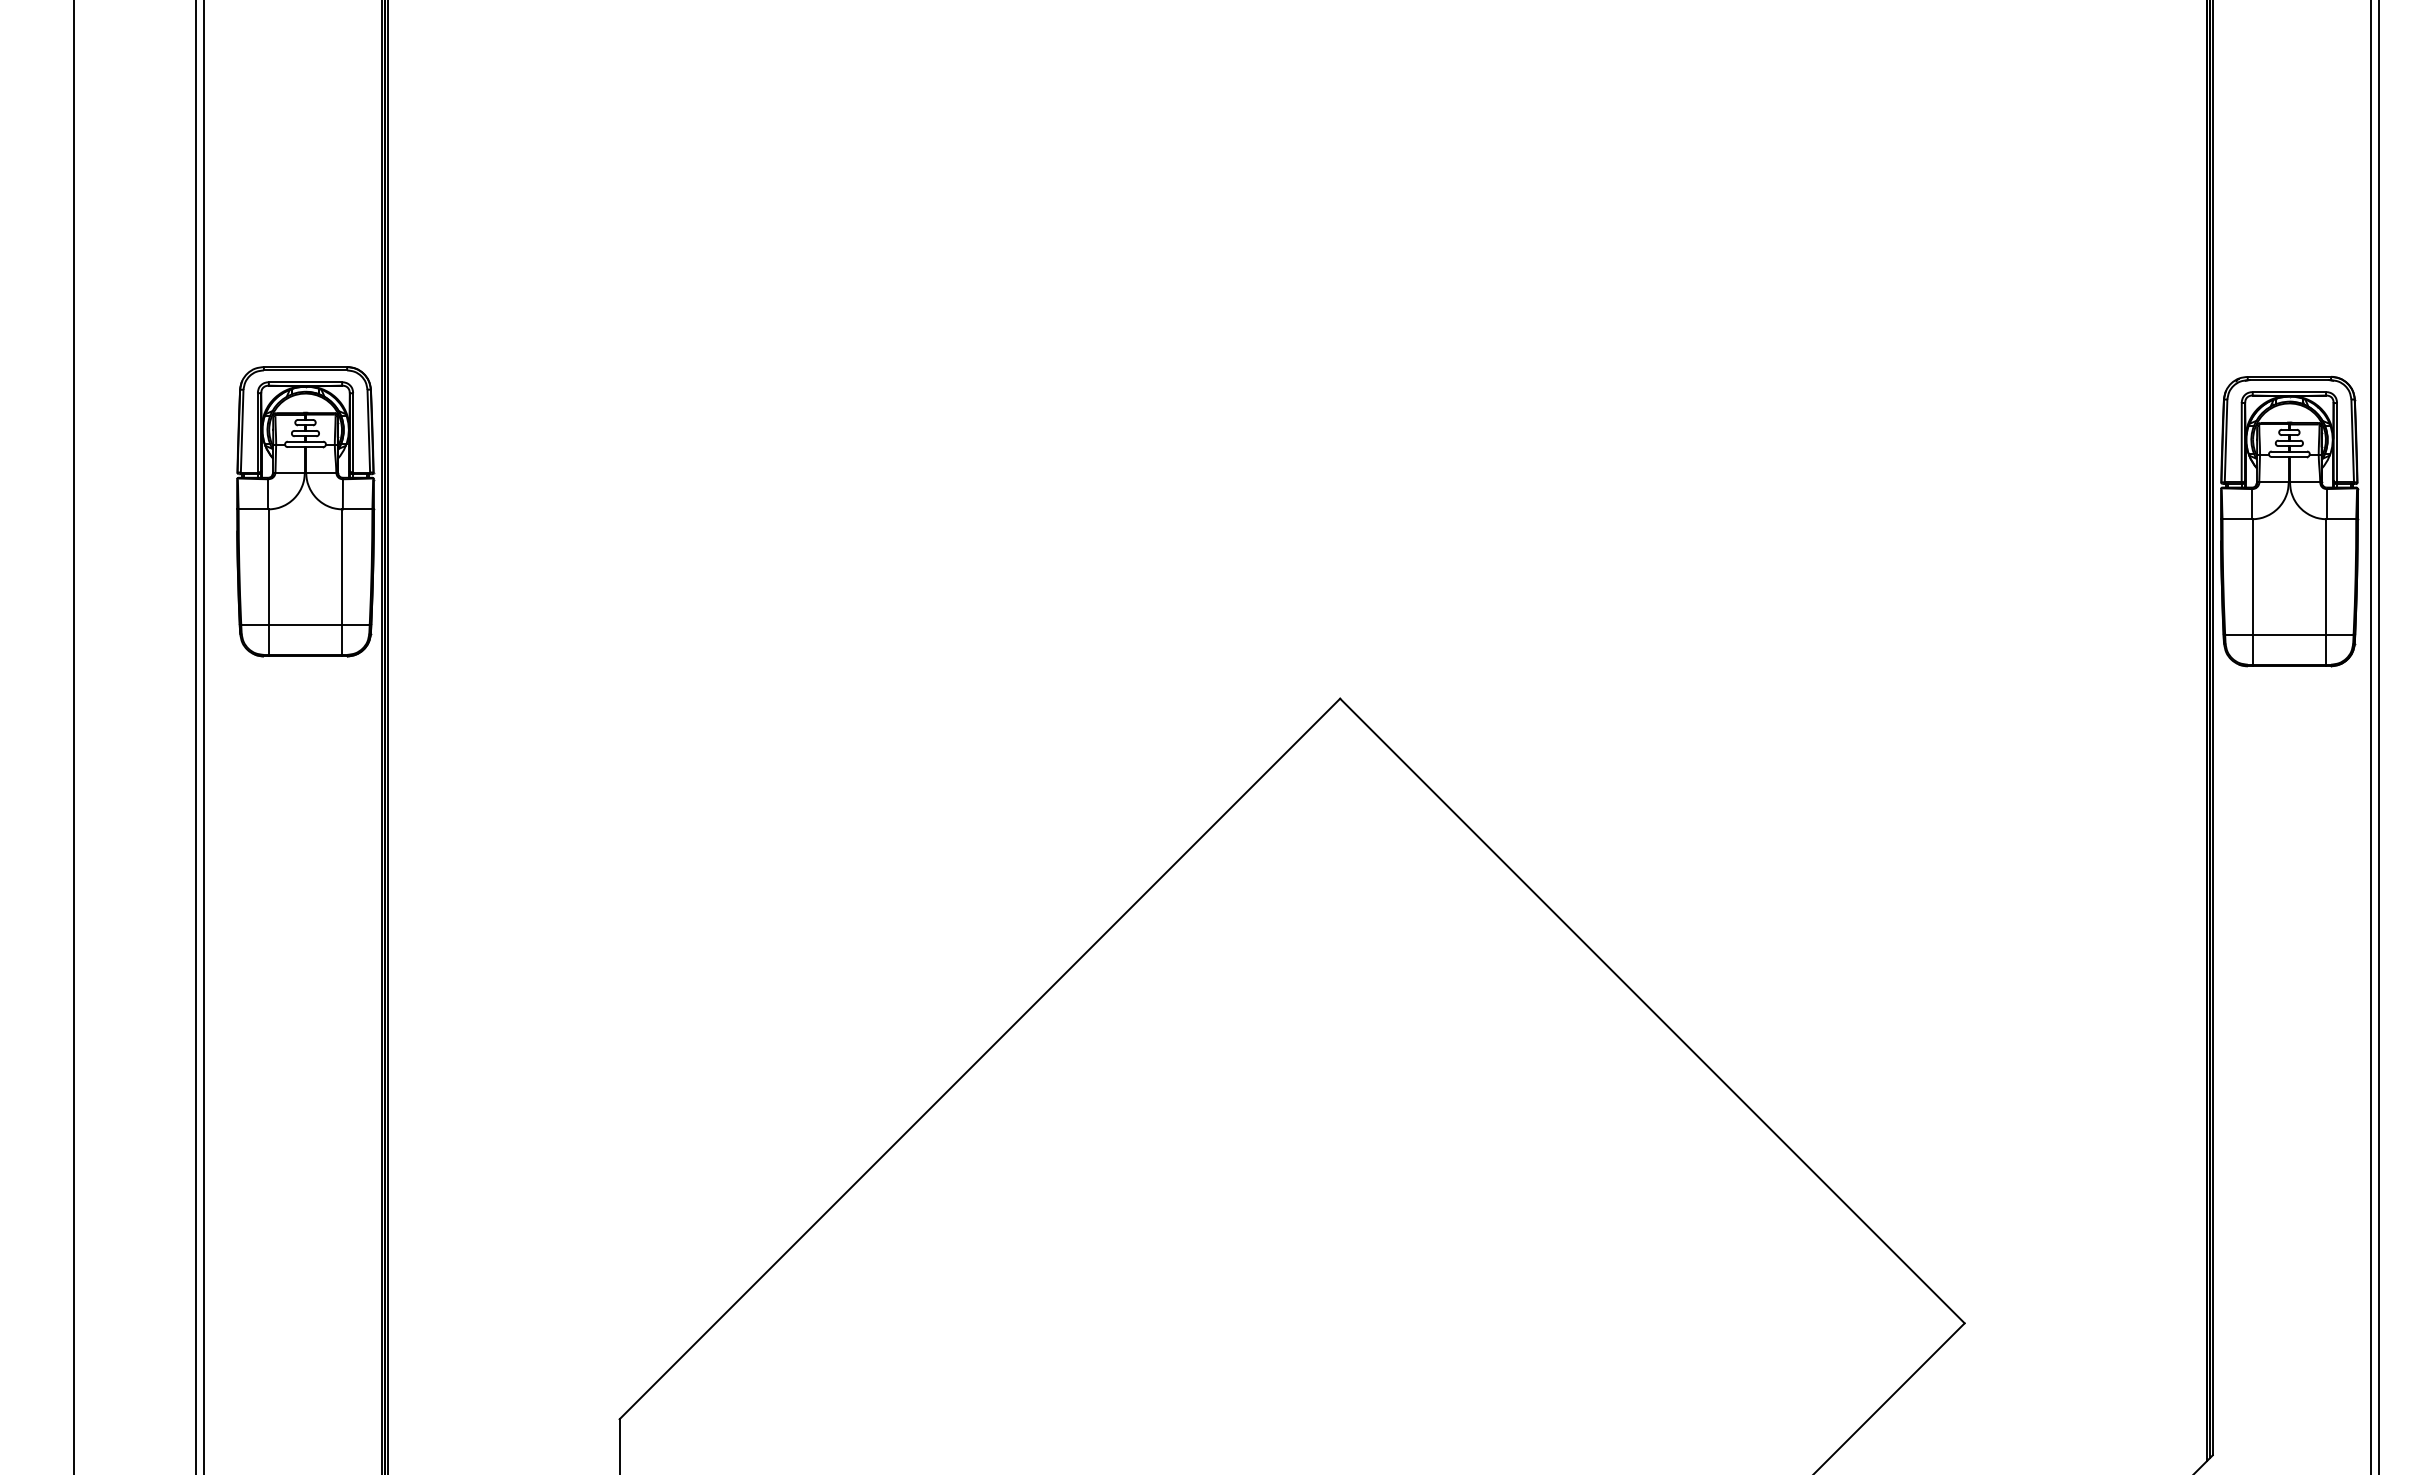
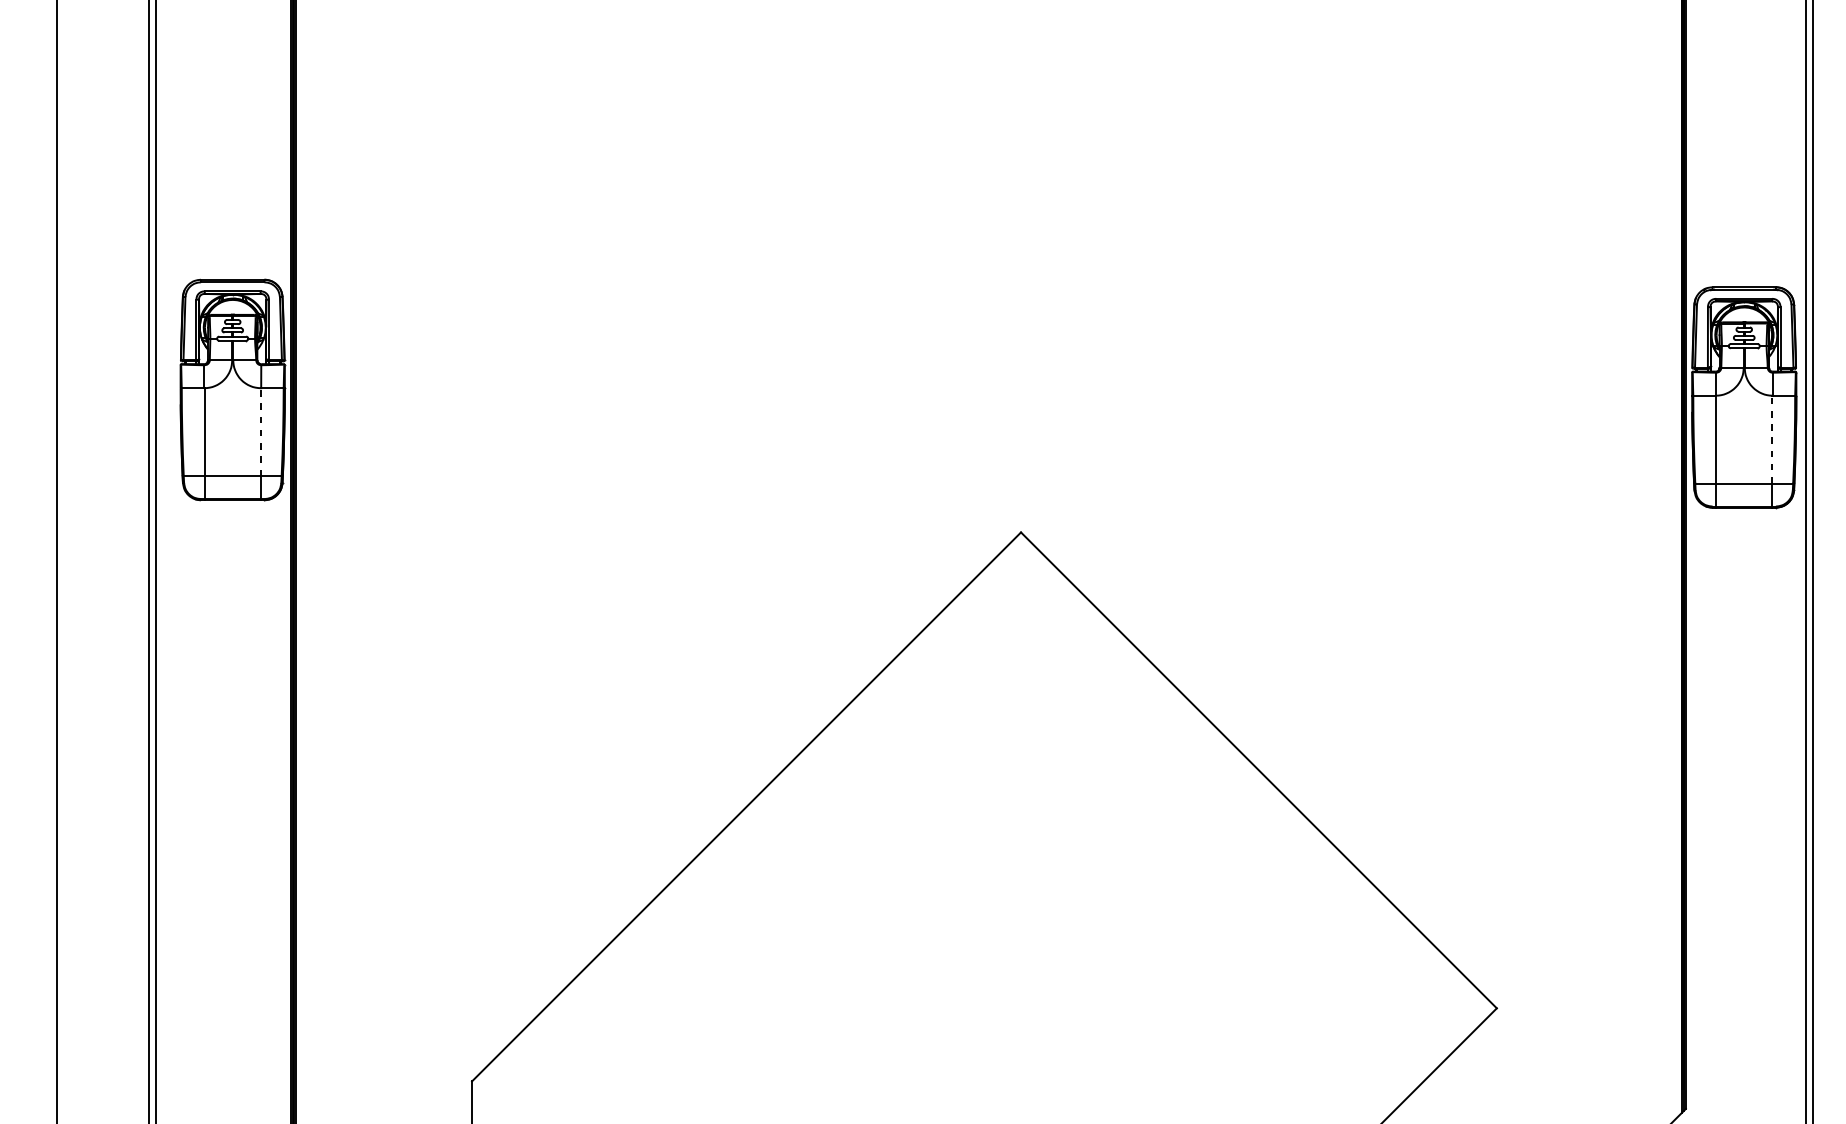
line: (342, 567) -> (260, 432), solid -> dashed
line: (2326, 576) -> (1772, 439), solid -> dashed

